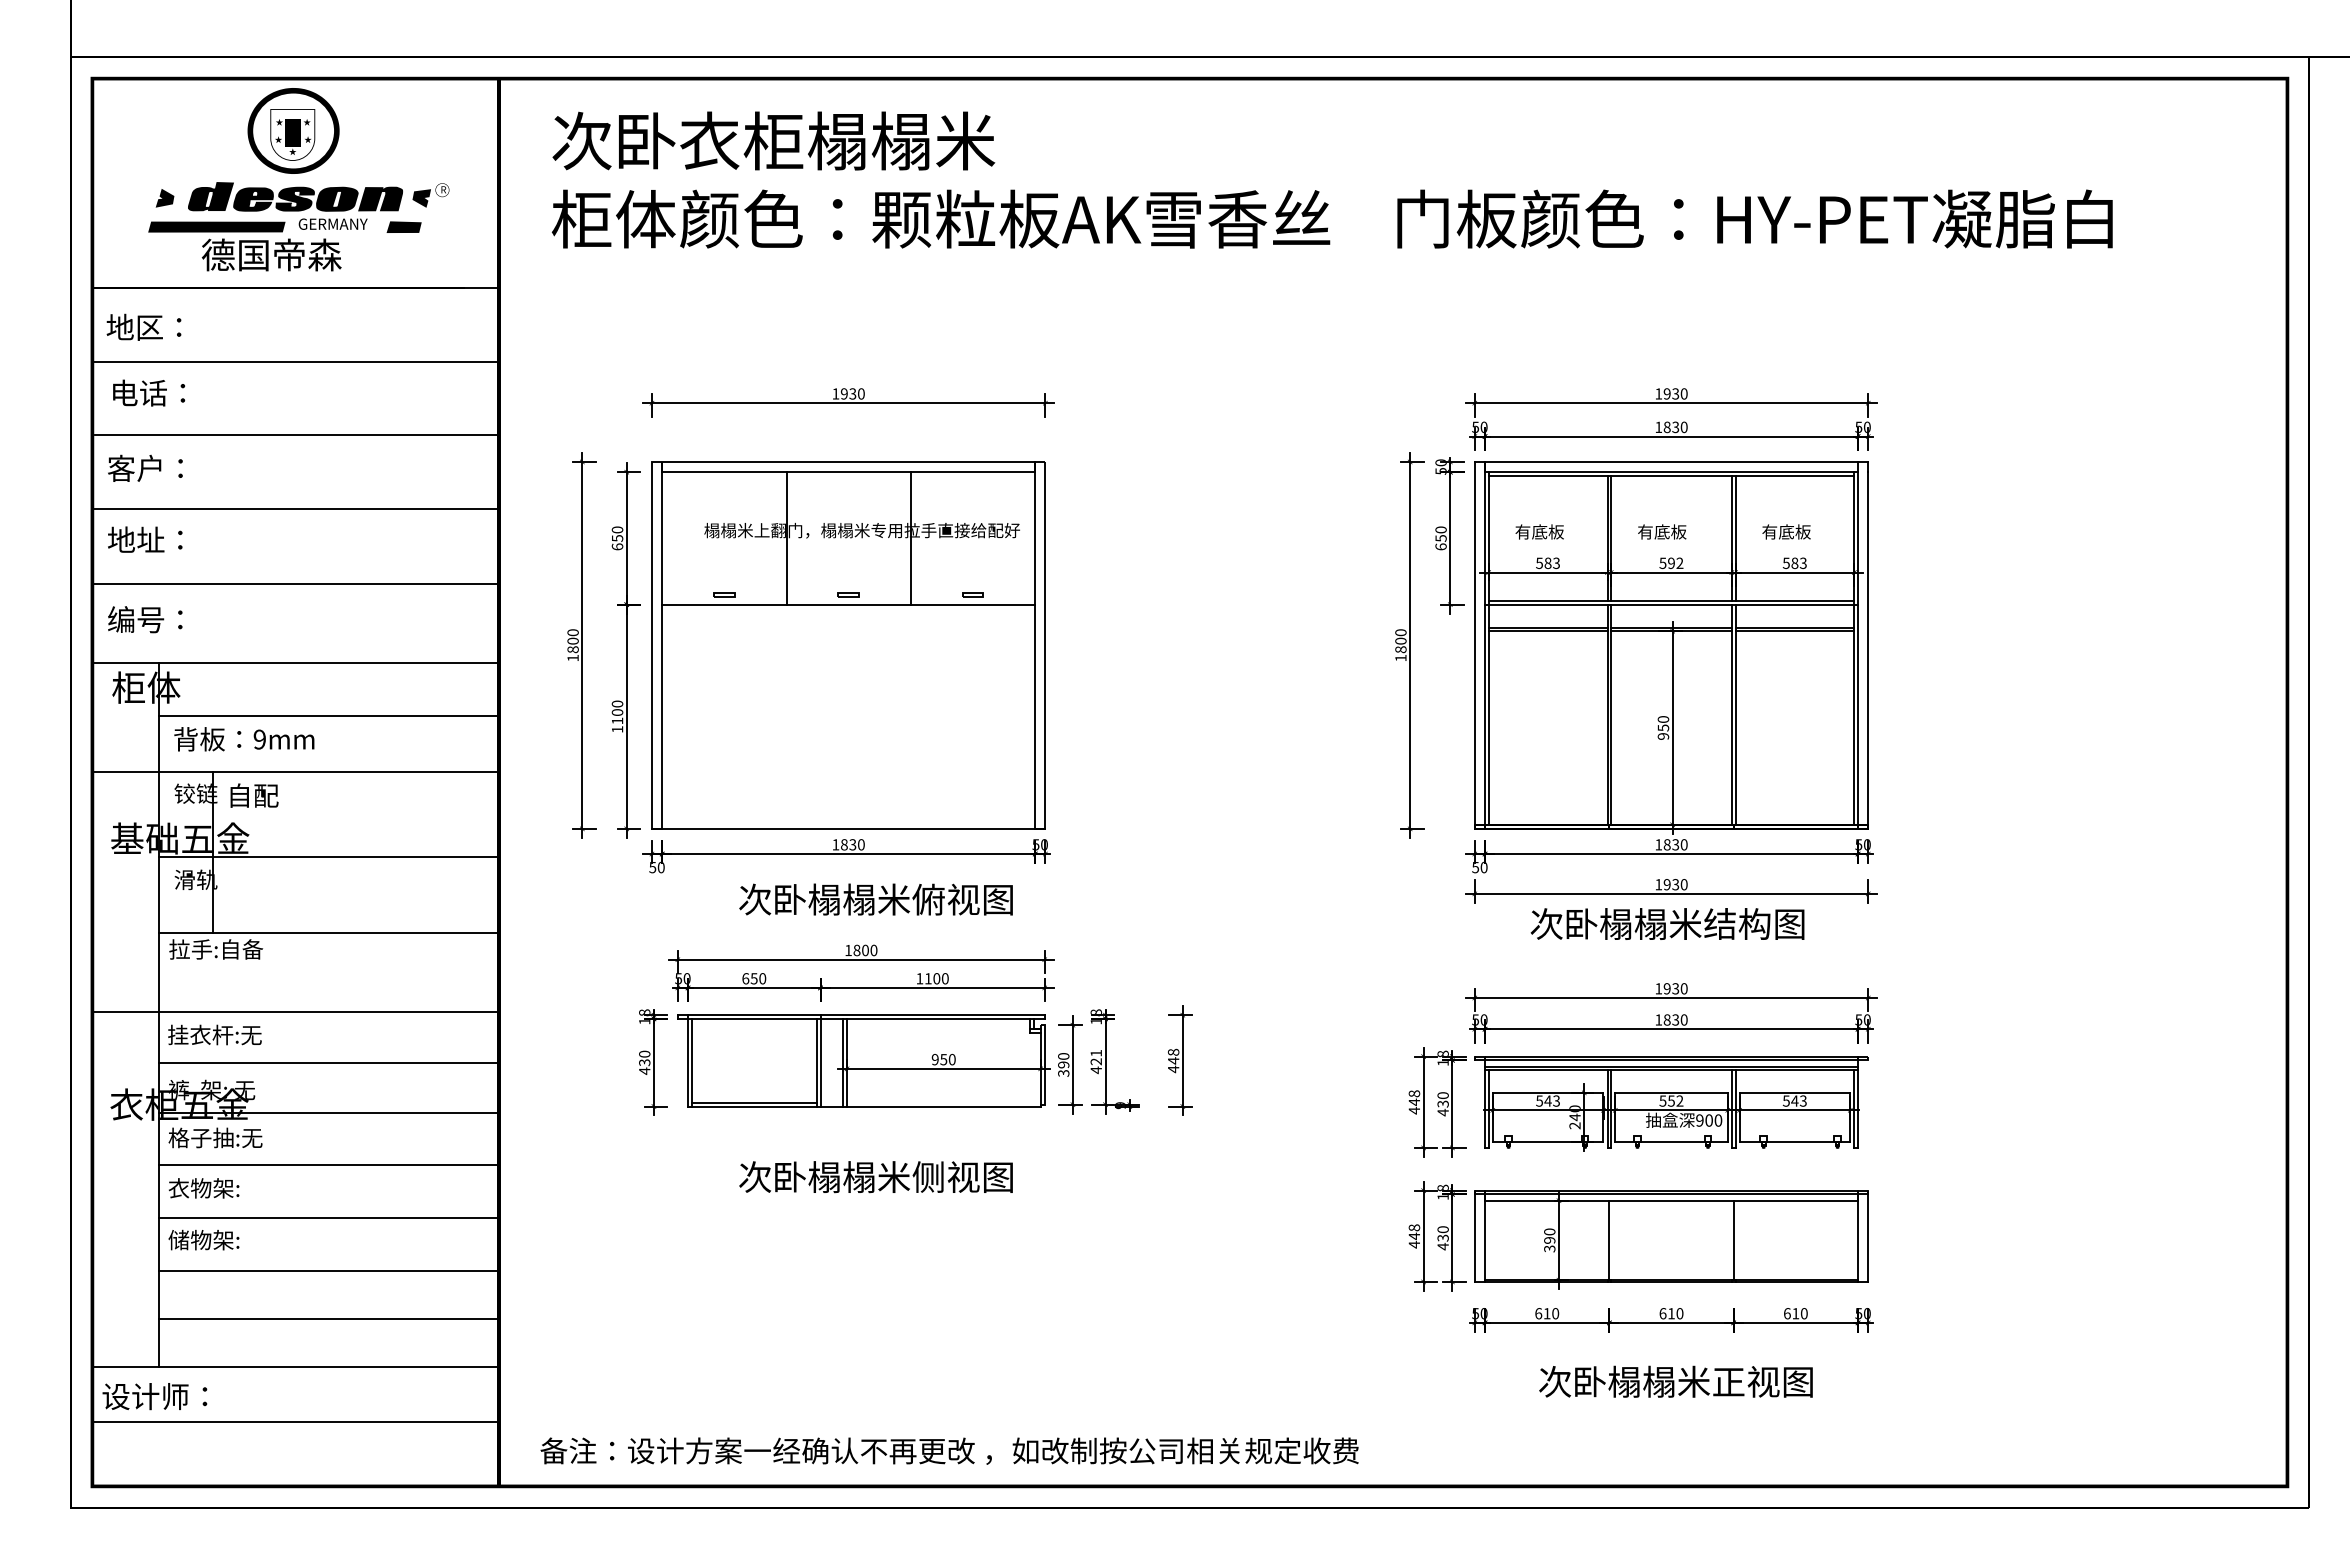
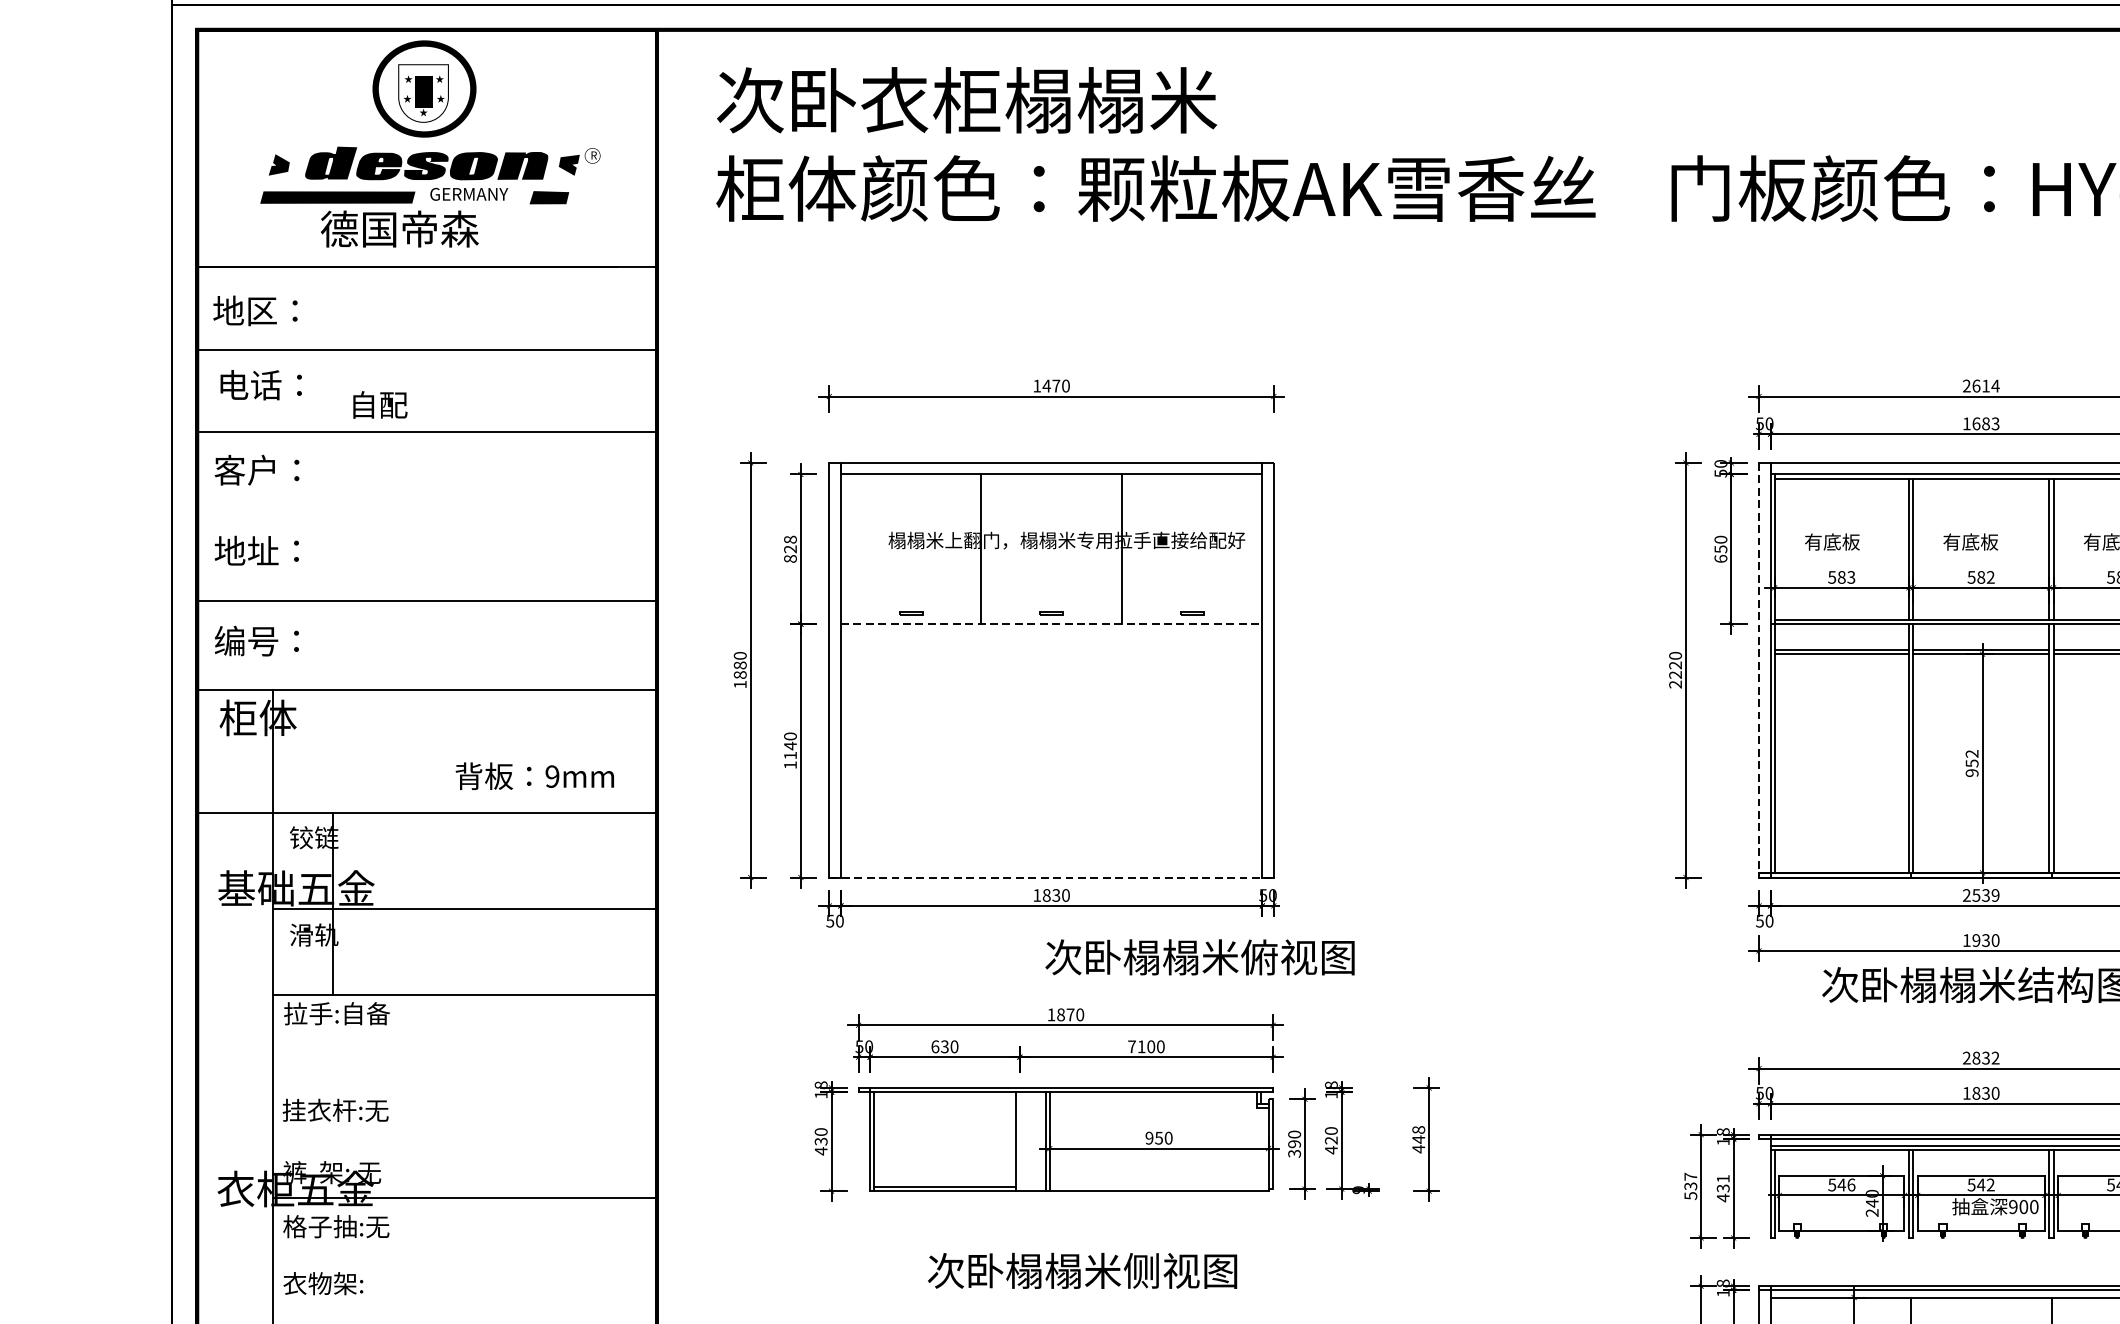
text: (848, 393) -> (1051, 385), 1930 -> 1470
text: (1671, 393) -> (1981, 385), 1930 -> 2614
text: (1675, 426) -> (1985, 422), 1830 -> 1683
line: (295, 509) -> (426, 516), removed
text: (617, 538) -> (790, 549), 650 -> 828
text: (1671, 562) -> (1981, 576), 592 -> 582
line: (848, 604) -> (1051, 623), solid -> dashed
text: (572, 640) -> (739, 664), 1800 -> 1880
line: (1474, 645) -> (1758, 670), solid -> dashed
text: (1400, 649) -> (1675, 674), 1800 -> 2220
text: (617, 712) -> (790, 746), 1100 -> 1140
line: (329, 715) -> (465, 749), removed
text: (1663, 719) -> (1972, 753), 950 -> 952
text: (244, 739) -> (535, 776), moved
text: (254, 795) -> (380, 404), moved
line: (848, 828) -> (1051, 877), solid -> dashed
text: (1671, 844) -> (1981, 895), 1830 -> 2539
text: (875, 899) -> (1199, 957), moved
text: (865, 950) -> (1070, 1014), 1800 -> 1870
text: (754, 978) -> (945, 1046), 650 -> 630
text: (919, 978) -> (1131, 1046), 1100 -> 7100
text: (1671, 988) -> (1981, 1057), 1930 -> 2832
line: (295, 1012) -> (426, 1084), removed
text: (1096, 1052) -> (1331, 1130), 421 -> 420
line: (820, 1060) -> (1019, 1139), removed
line: (329, 1063) -> (465, 1142), removed
text: (1442, 1095) -> (1722, 1178), 430 -> 431
text: (1556, 1100) -> (1851, 1184), 543 -> 546
text: (1671, 1100) -> (1981, 1184), 552 -> 542
text: (1414, 1102) -> (1690, 1186), 448 -> 537
line: (329, 1164) -> (465, 1256), removed
line: (329, 1218) -> (465, 1317), removed

